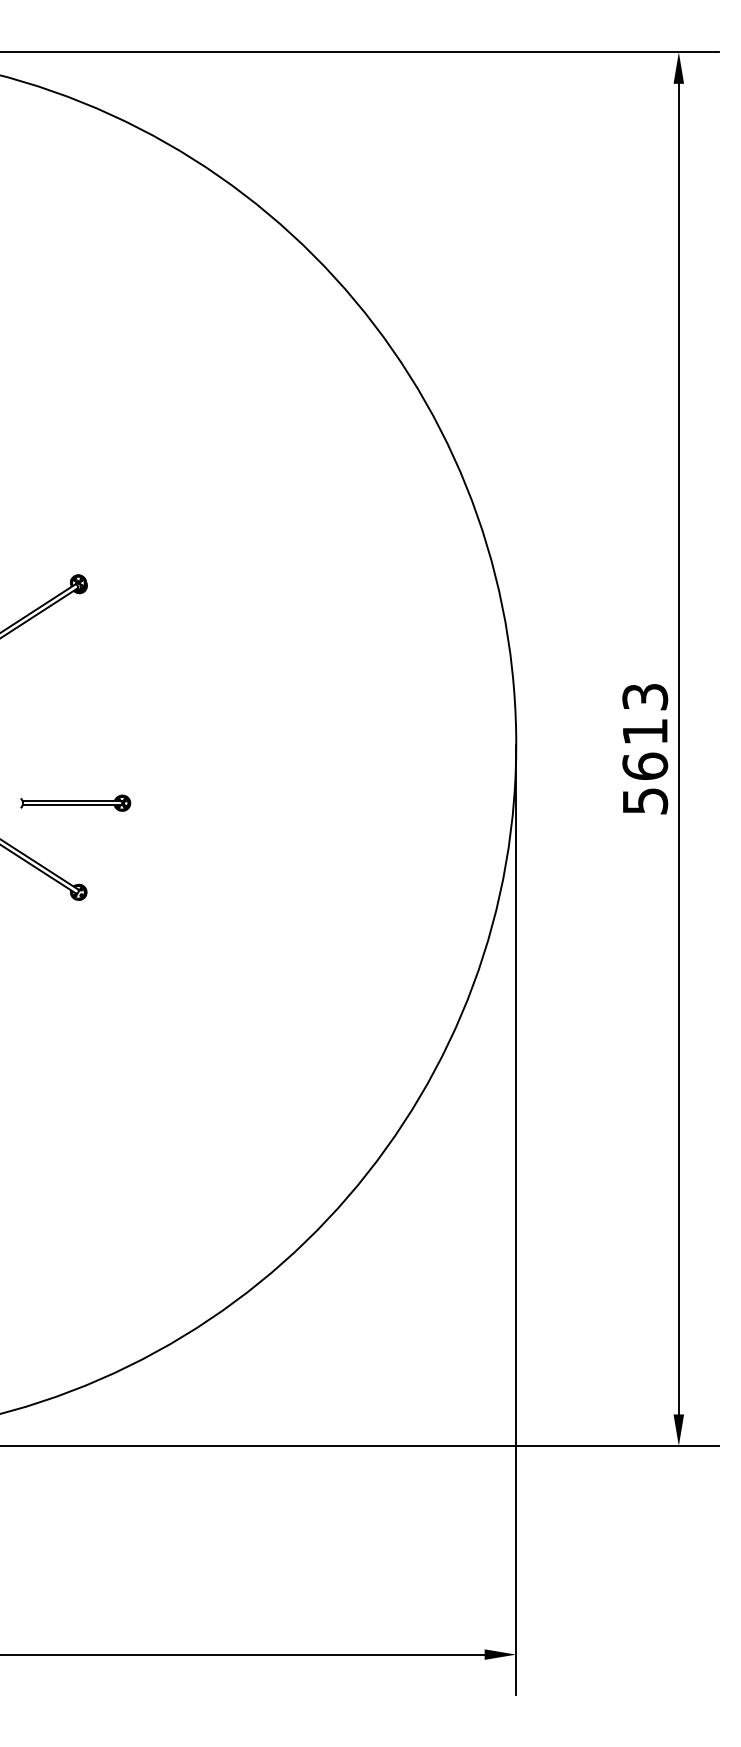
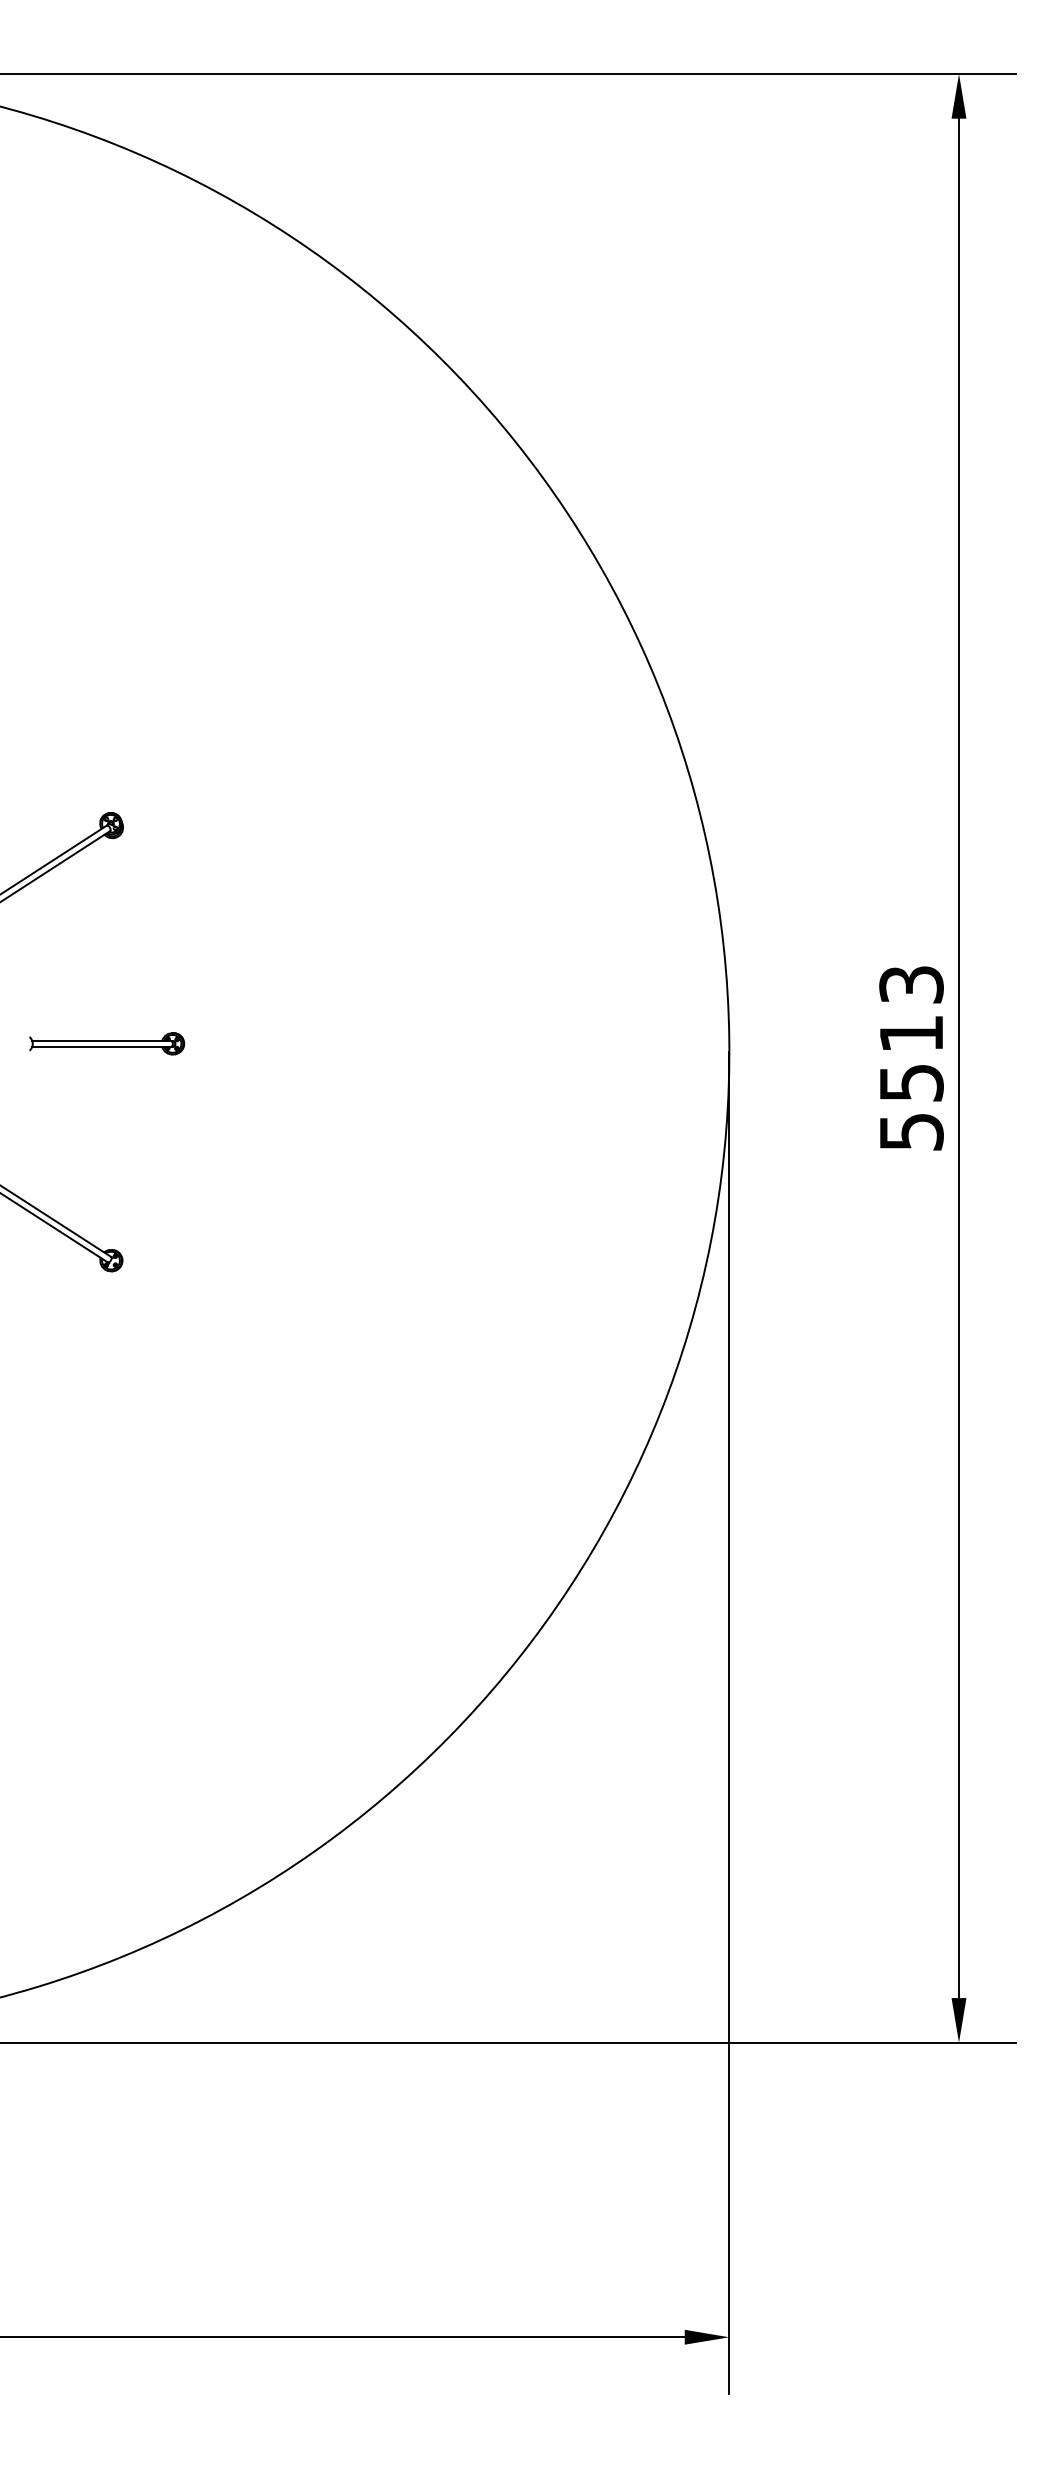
text: (645, 766) -> (911, 1082), 5613 -> 5513
part: (75, 803) -> (107, 1043), moved

